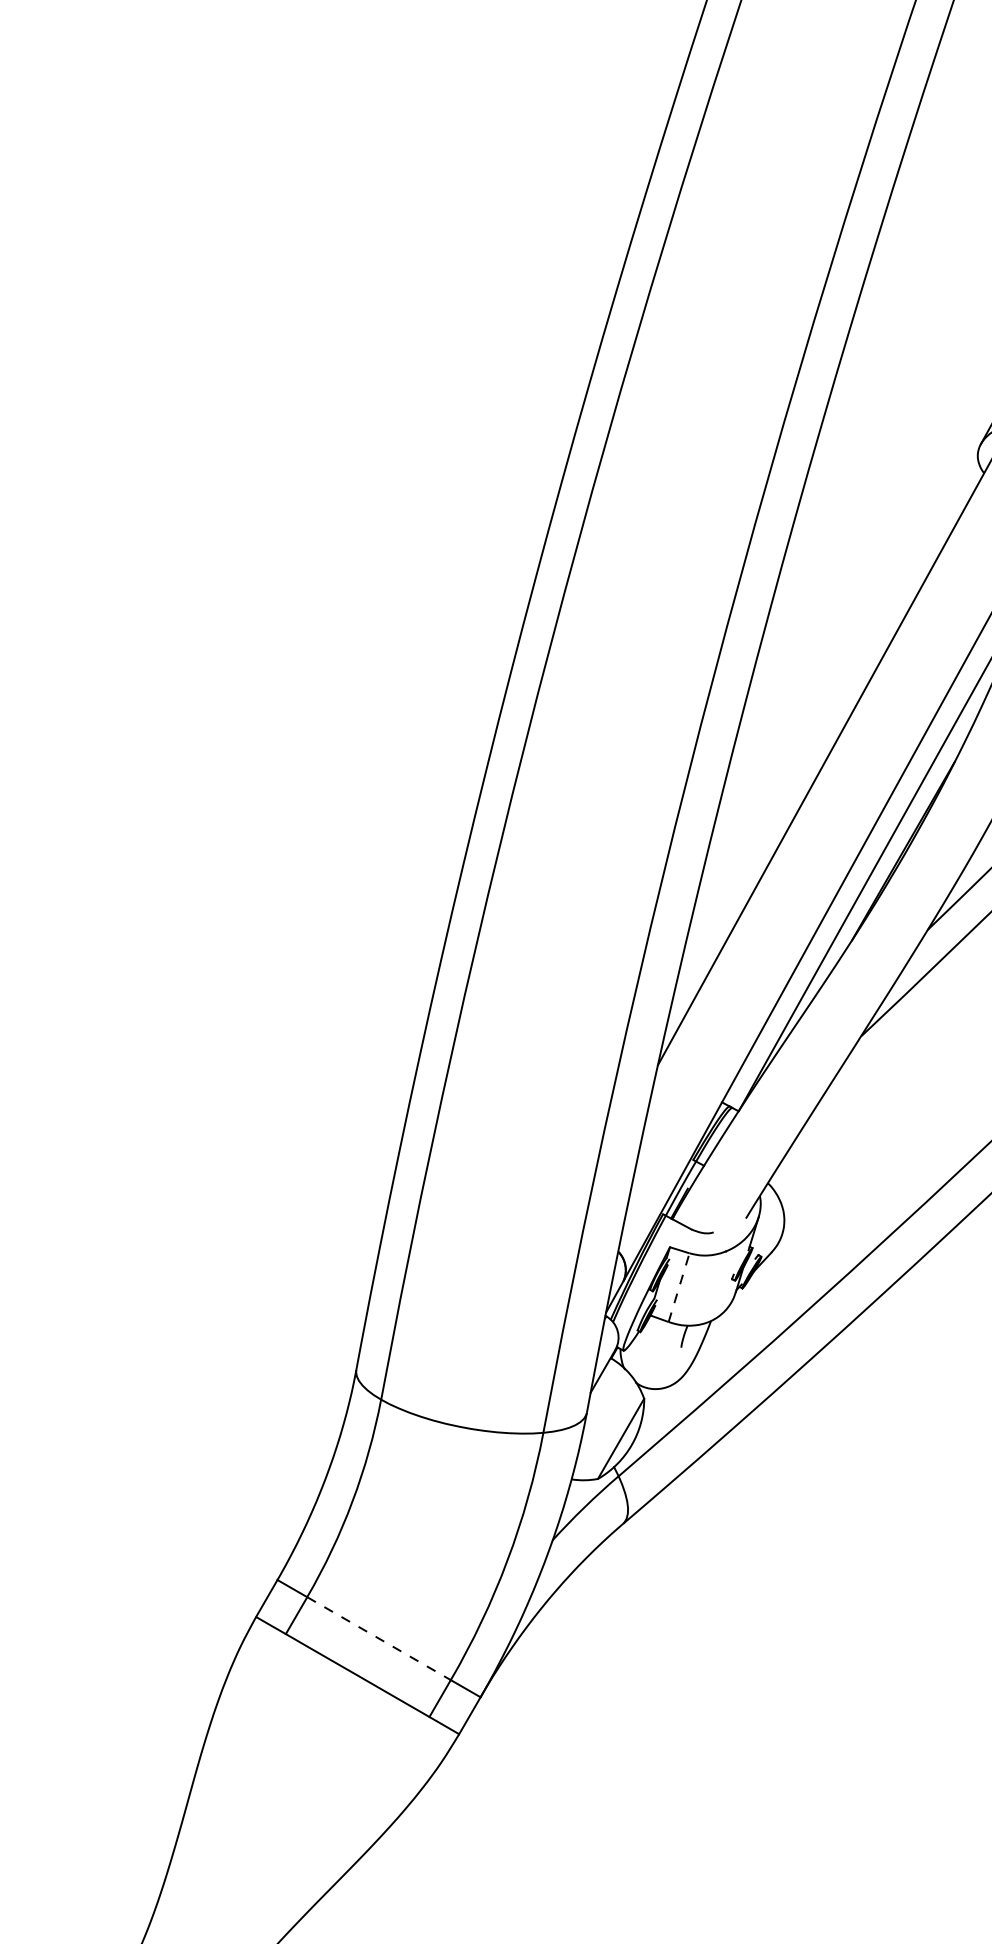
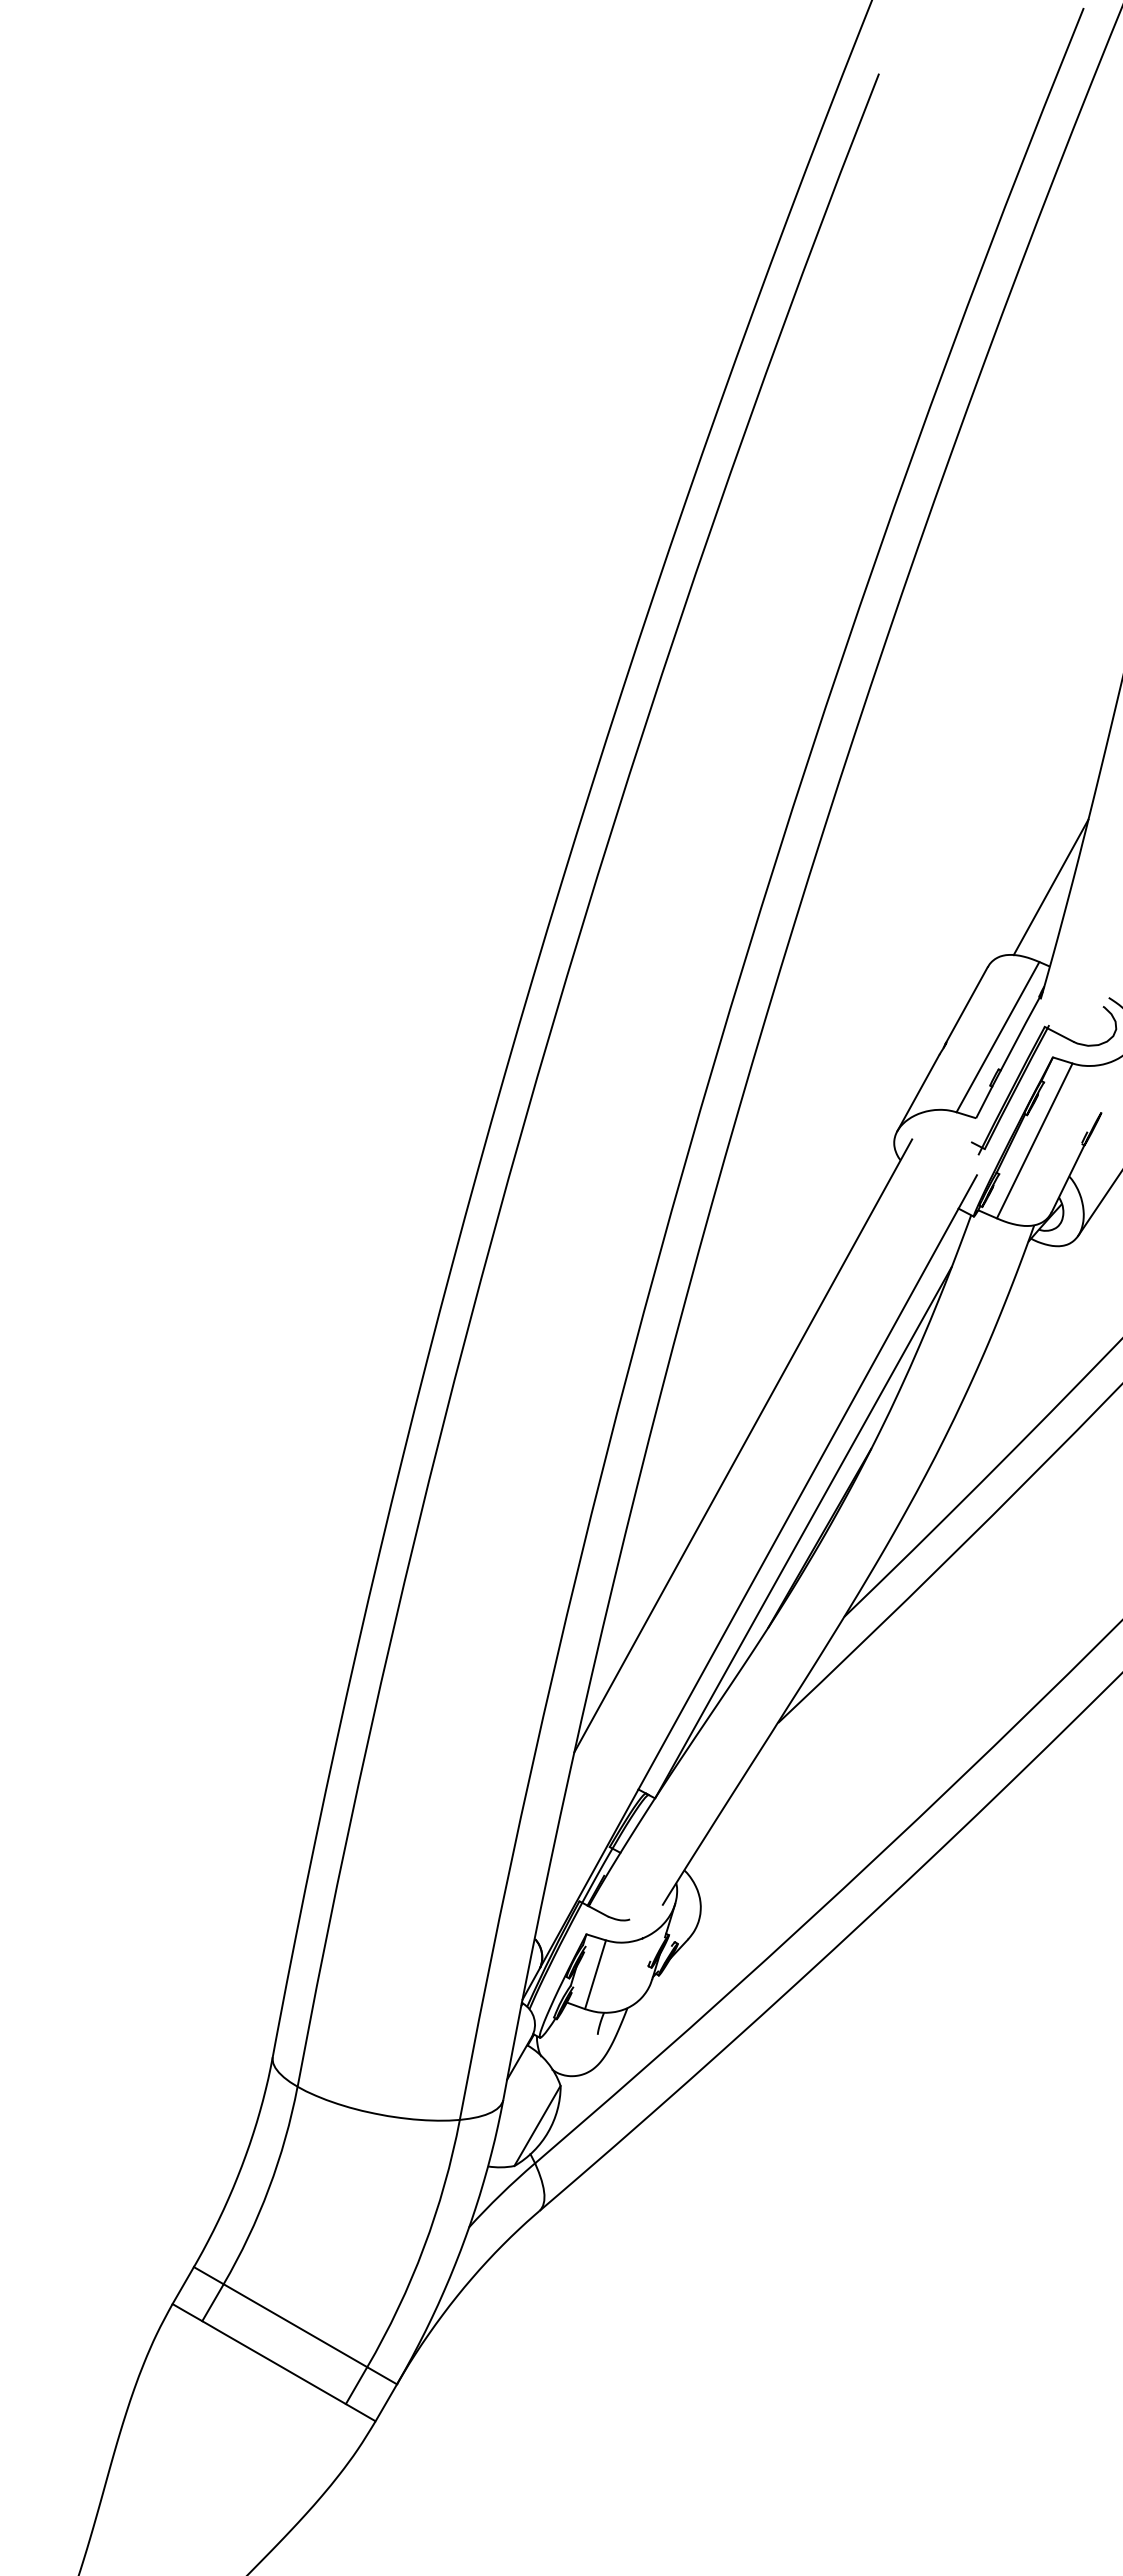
line: (679, 1287) -> (595, 1974), dashed -> solid
line: (379, 1638) -> (295, 2325), dashed -> solid

